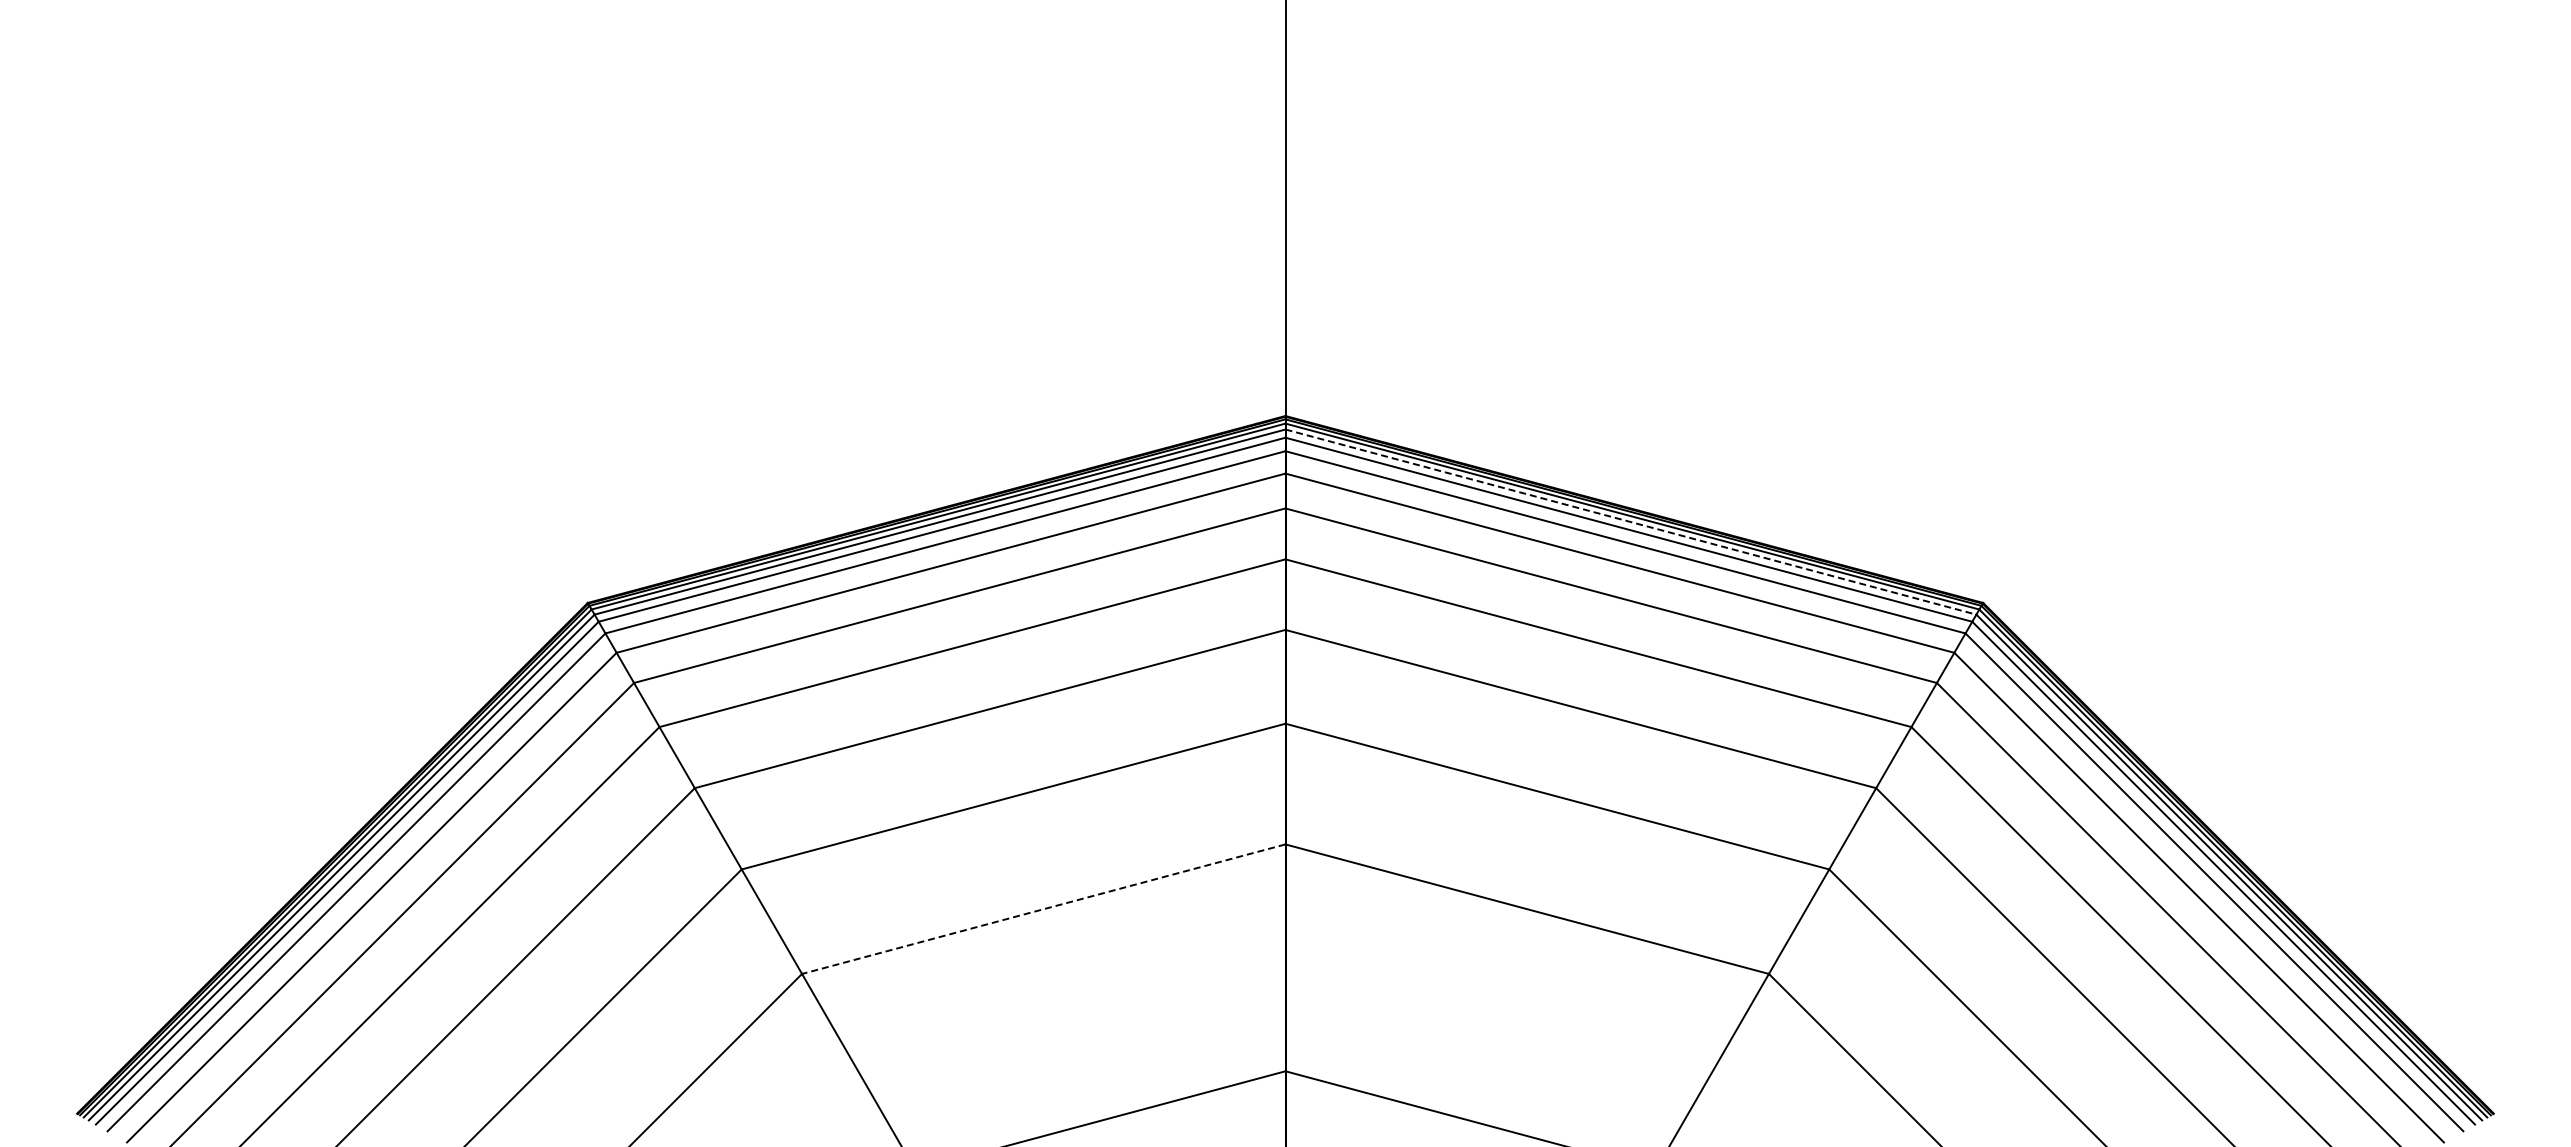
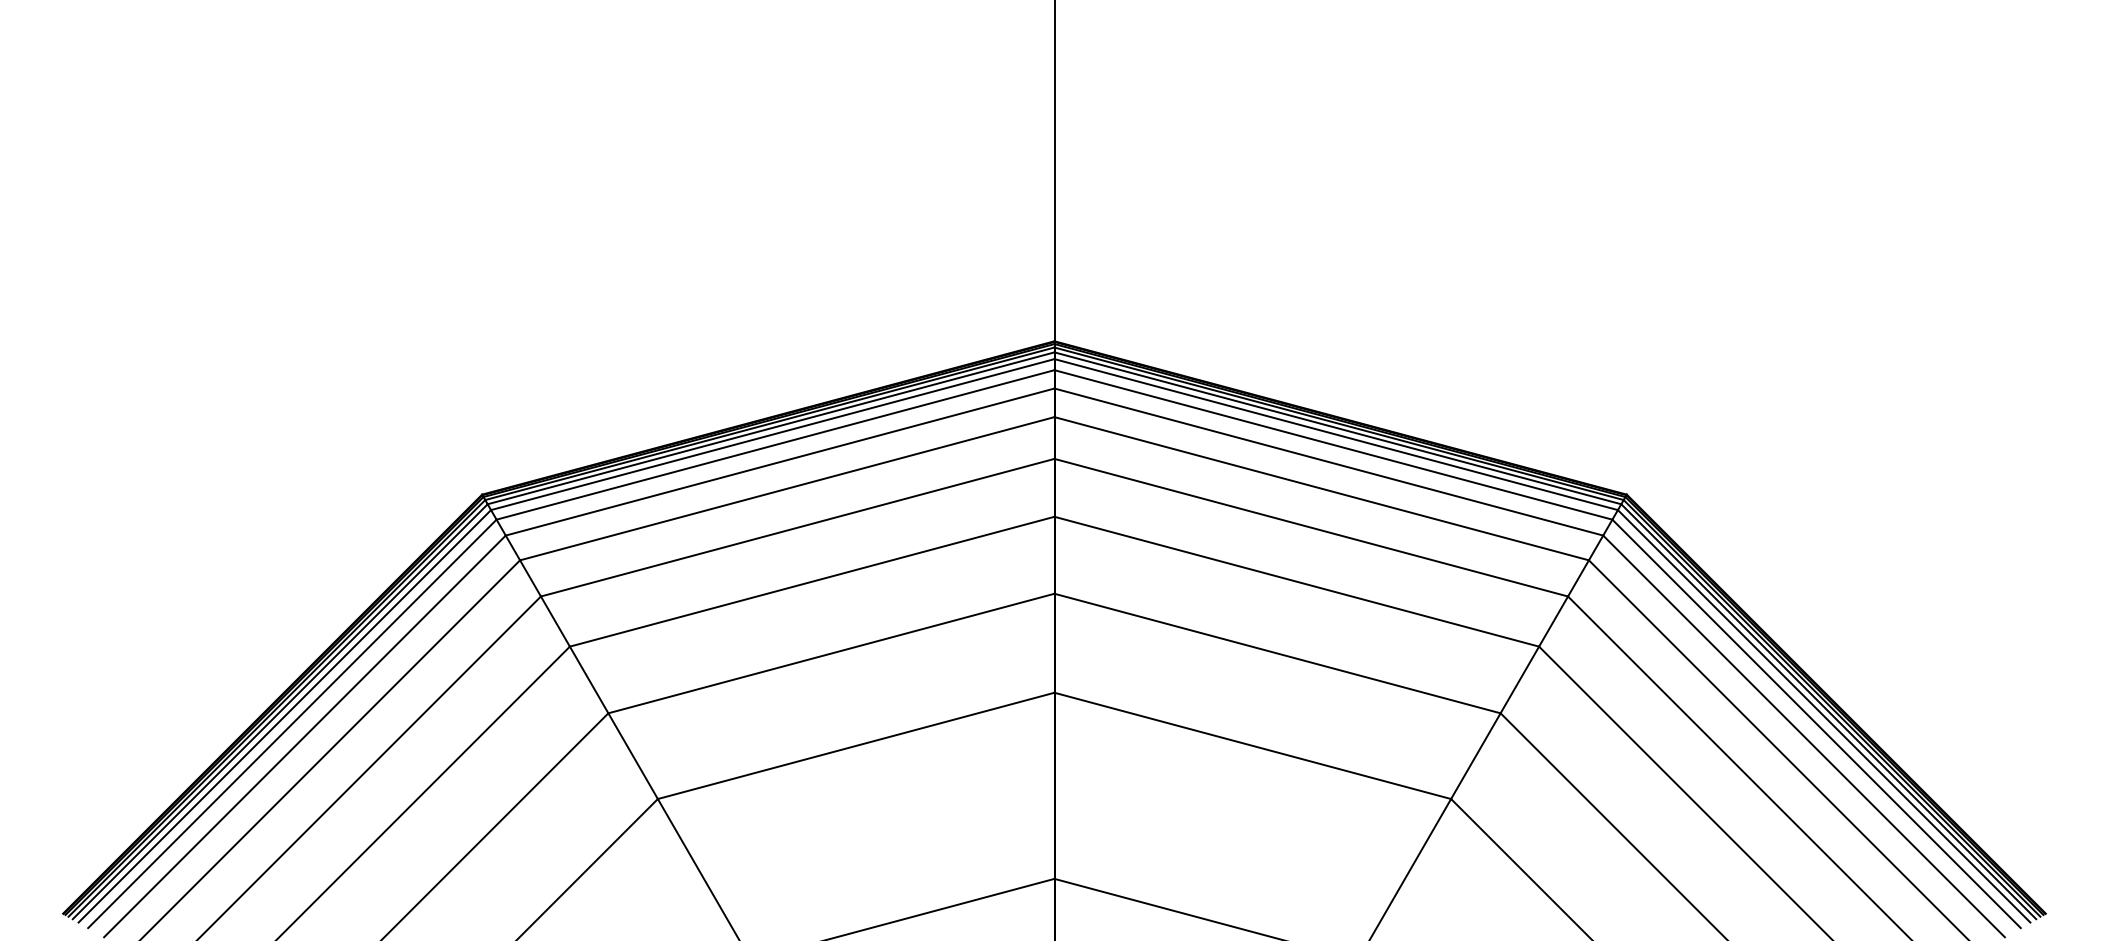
line: (1630, 522) -> (1337, 428), dashed -> solid
line: (1043, 909) -> (855, 746), dashed -> solid

